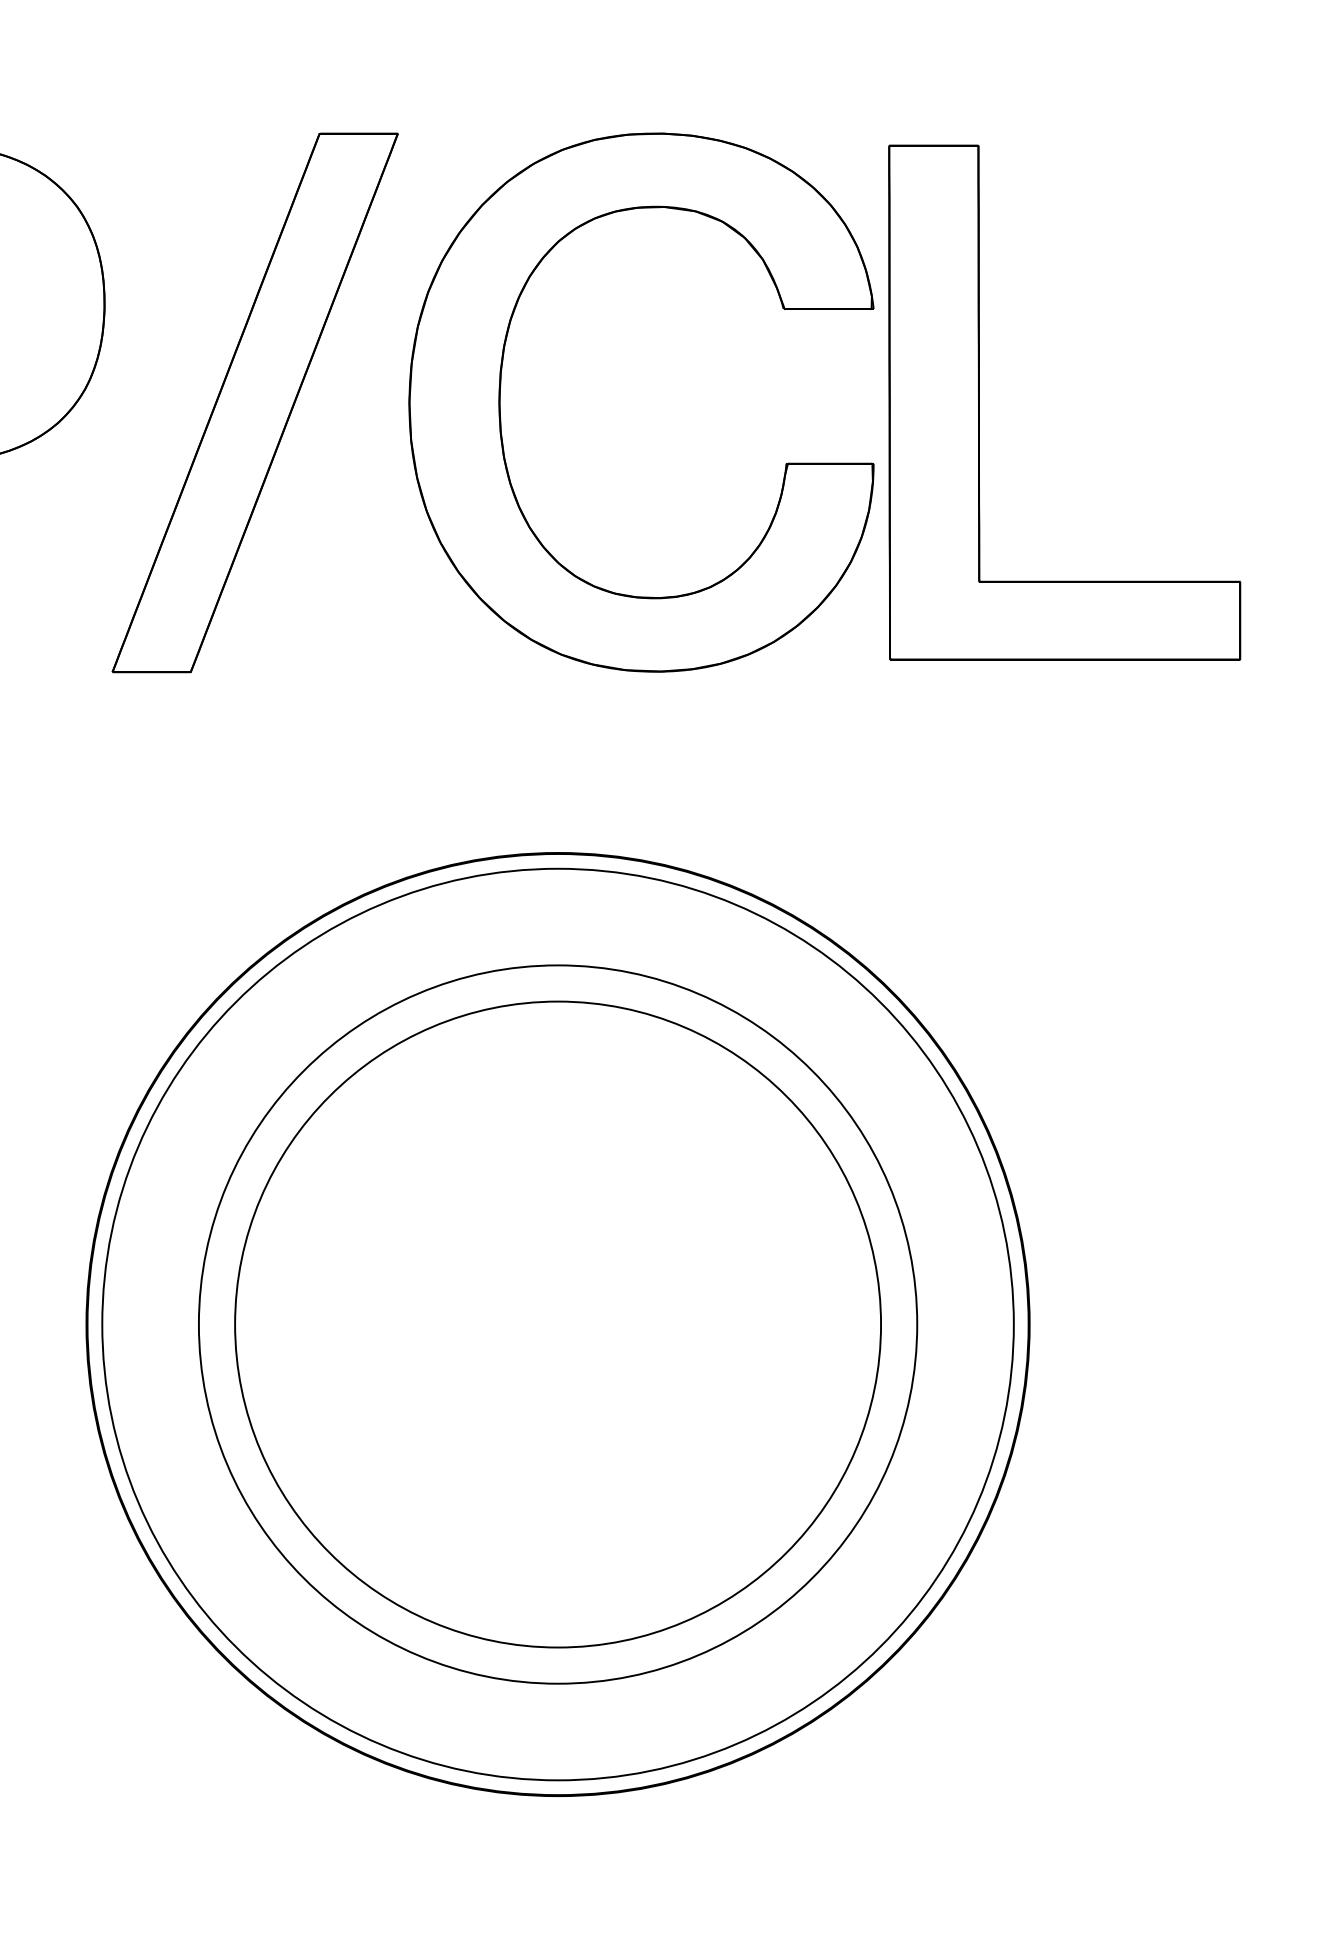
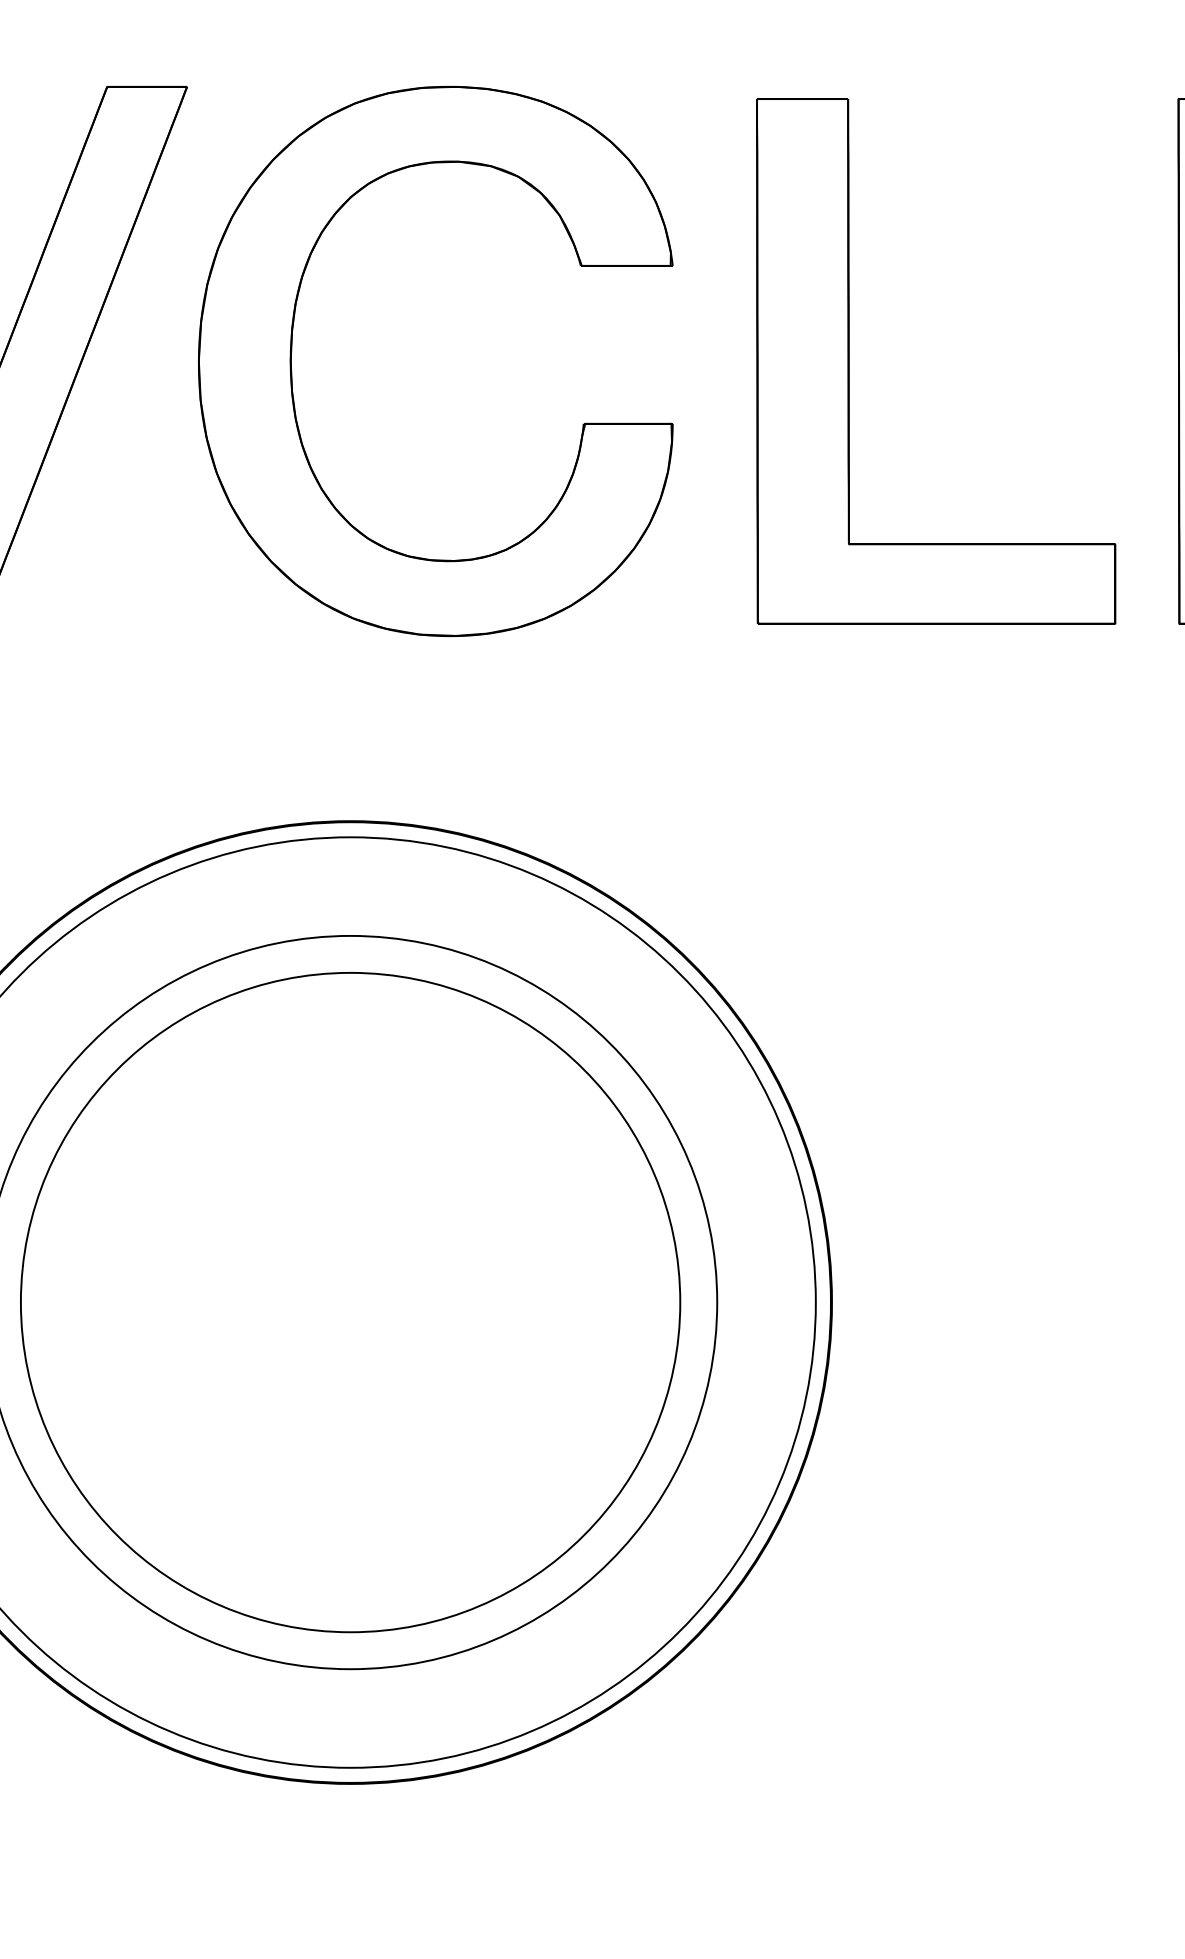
part: (979, 402) -> (849, 361), moved

